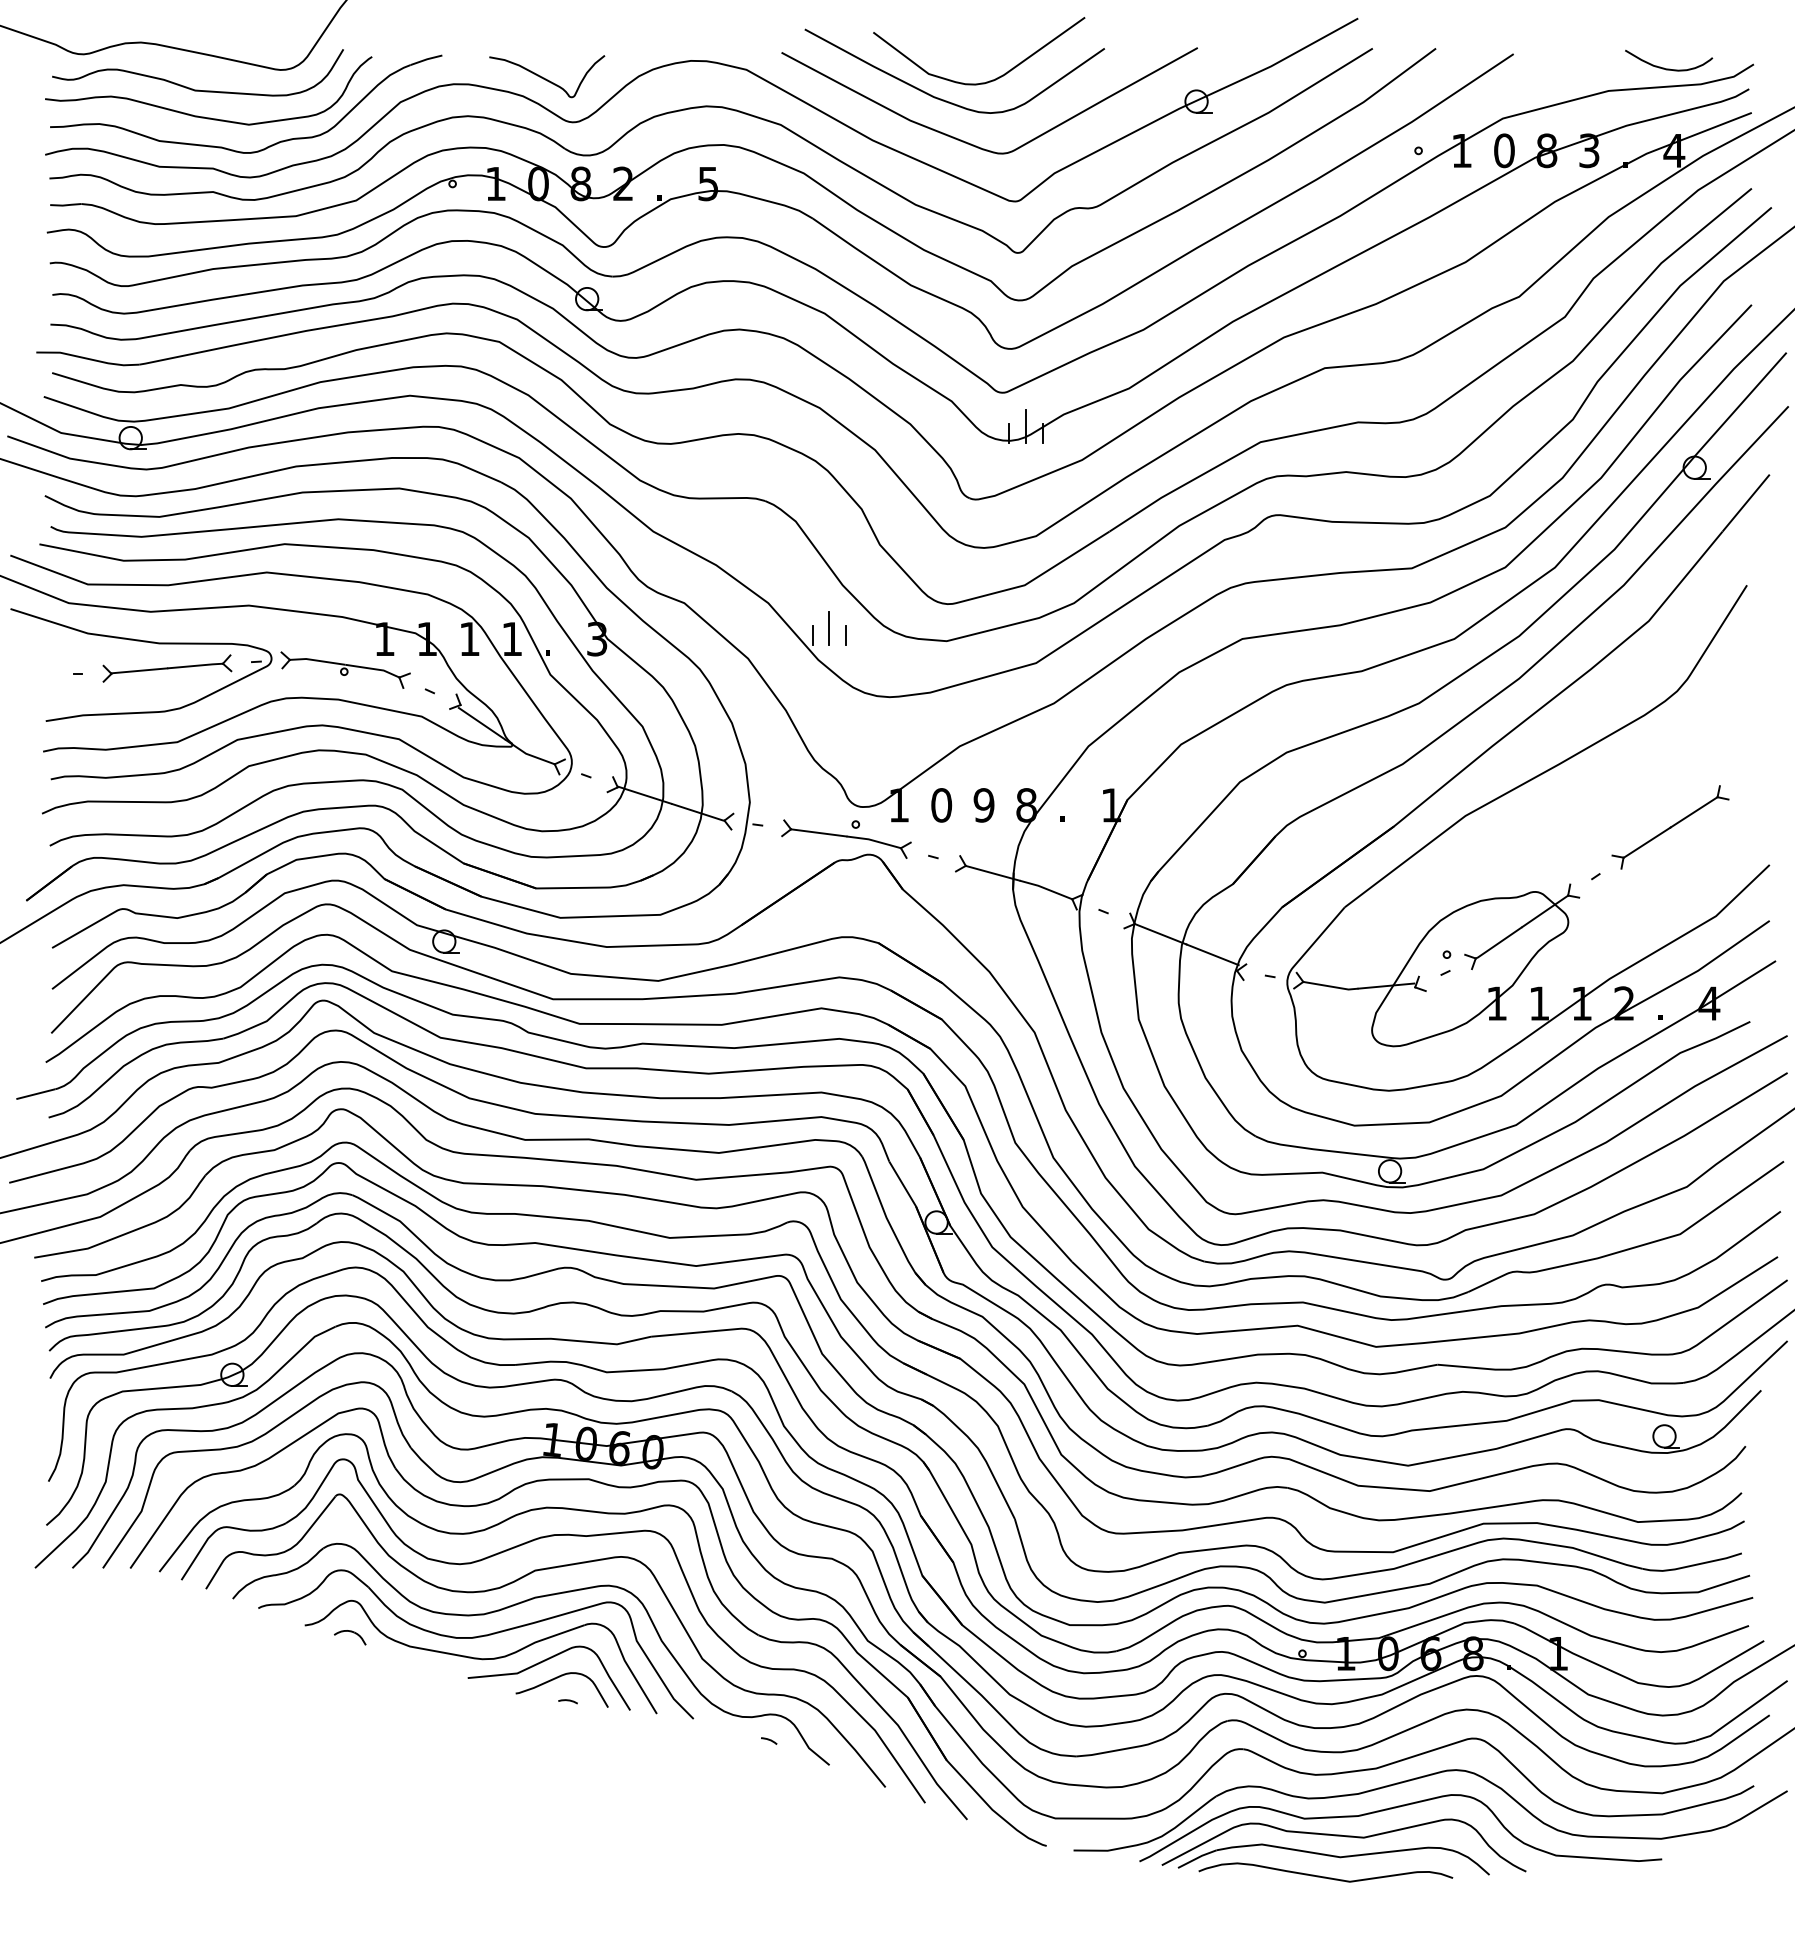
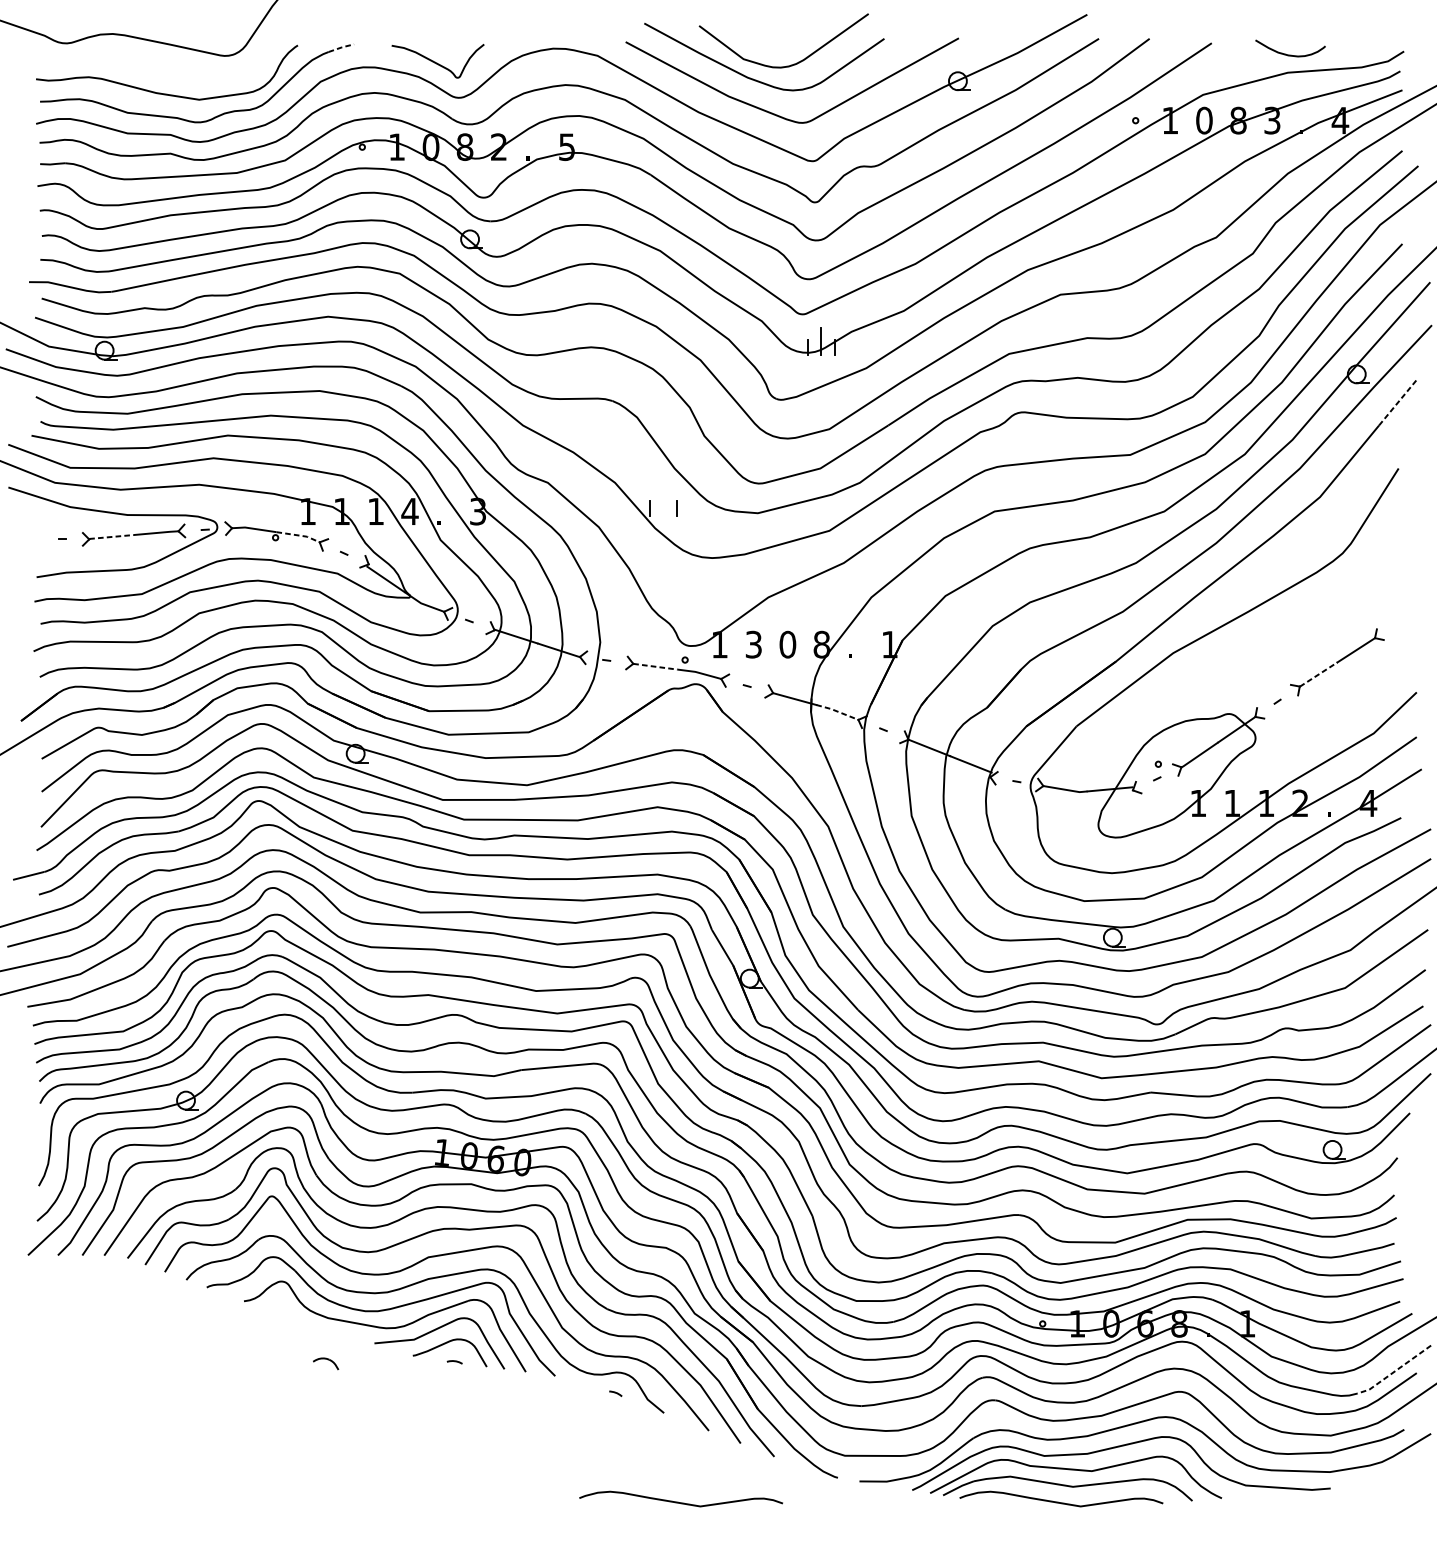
line: (427, 59) -> (342, 47), solid -> dashed
curve: (1669, 68) -> (1290, 54), moved
curve: (192, 88) -> (154, 70), removed
line: (1746, 503) -> (1398, 403), solid -> dashed
line: (829, 628) -> (664, 503), removed
text: (512, 638) -> (410, 511), 1 -> 4
line: (373, 669) -> (298, 535), solid -> dashed
line: (139, 670) -> (111, 536), solid -> dashed
text: (941, 805) -> (753, 644), 0 -> 3
text: (983, 805) -> (787, 644), 9 -> 0
line: (818, 832) -> (655, 666), solid -> dashed
line: (1647, 842) -> (1318, 674), solid -> dashed
line: (1045, 888) -> (836, 711), solid -> dashed
part: (350, 1637) -> (326, 1363), moved
line: (1742, 1713) -> (1395, 1371), solid -> dashed
curve: (850, 1876) -> (680, 1502), added

